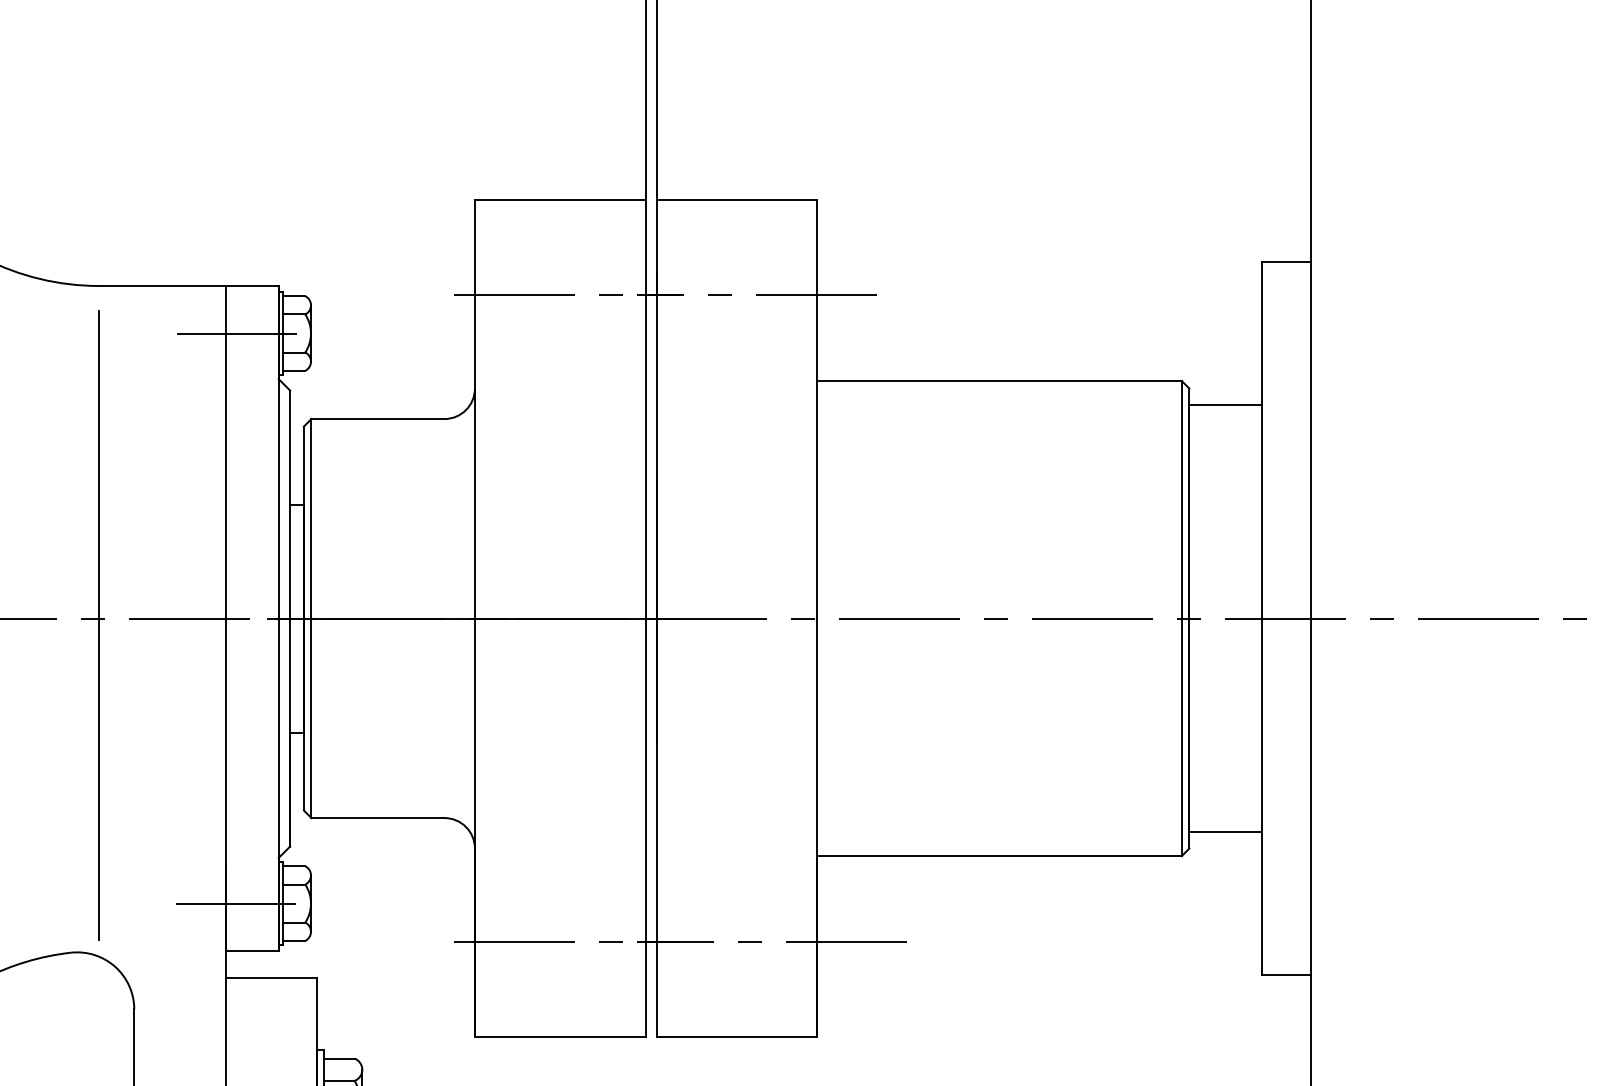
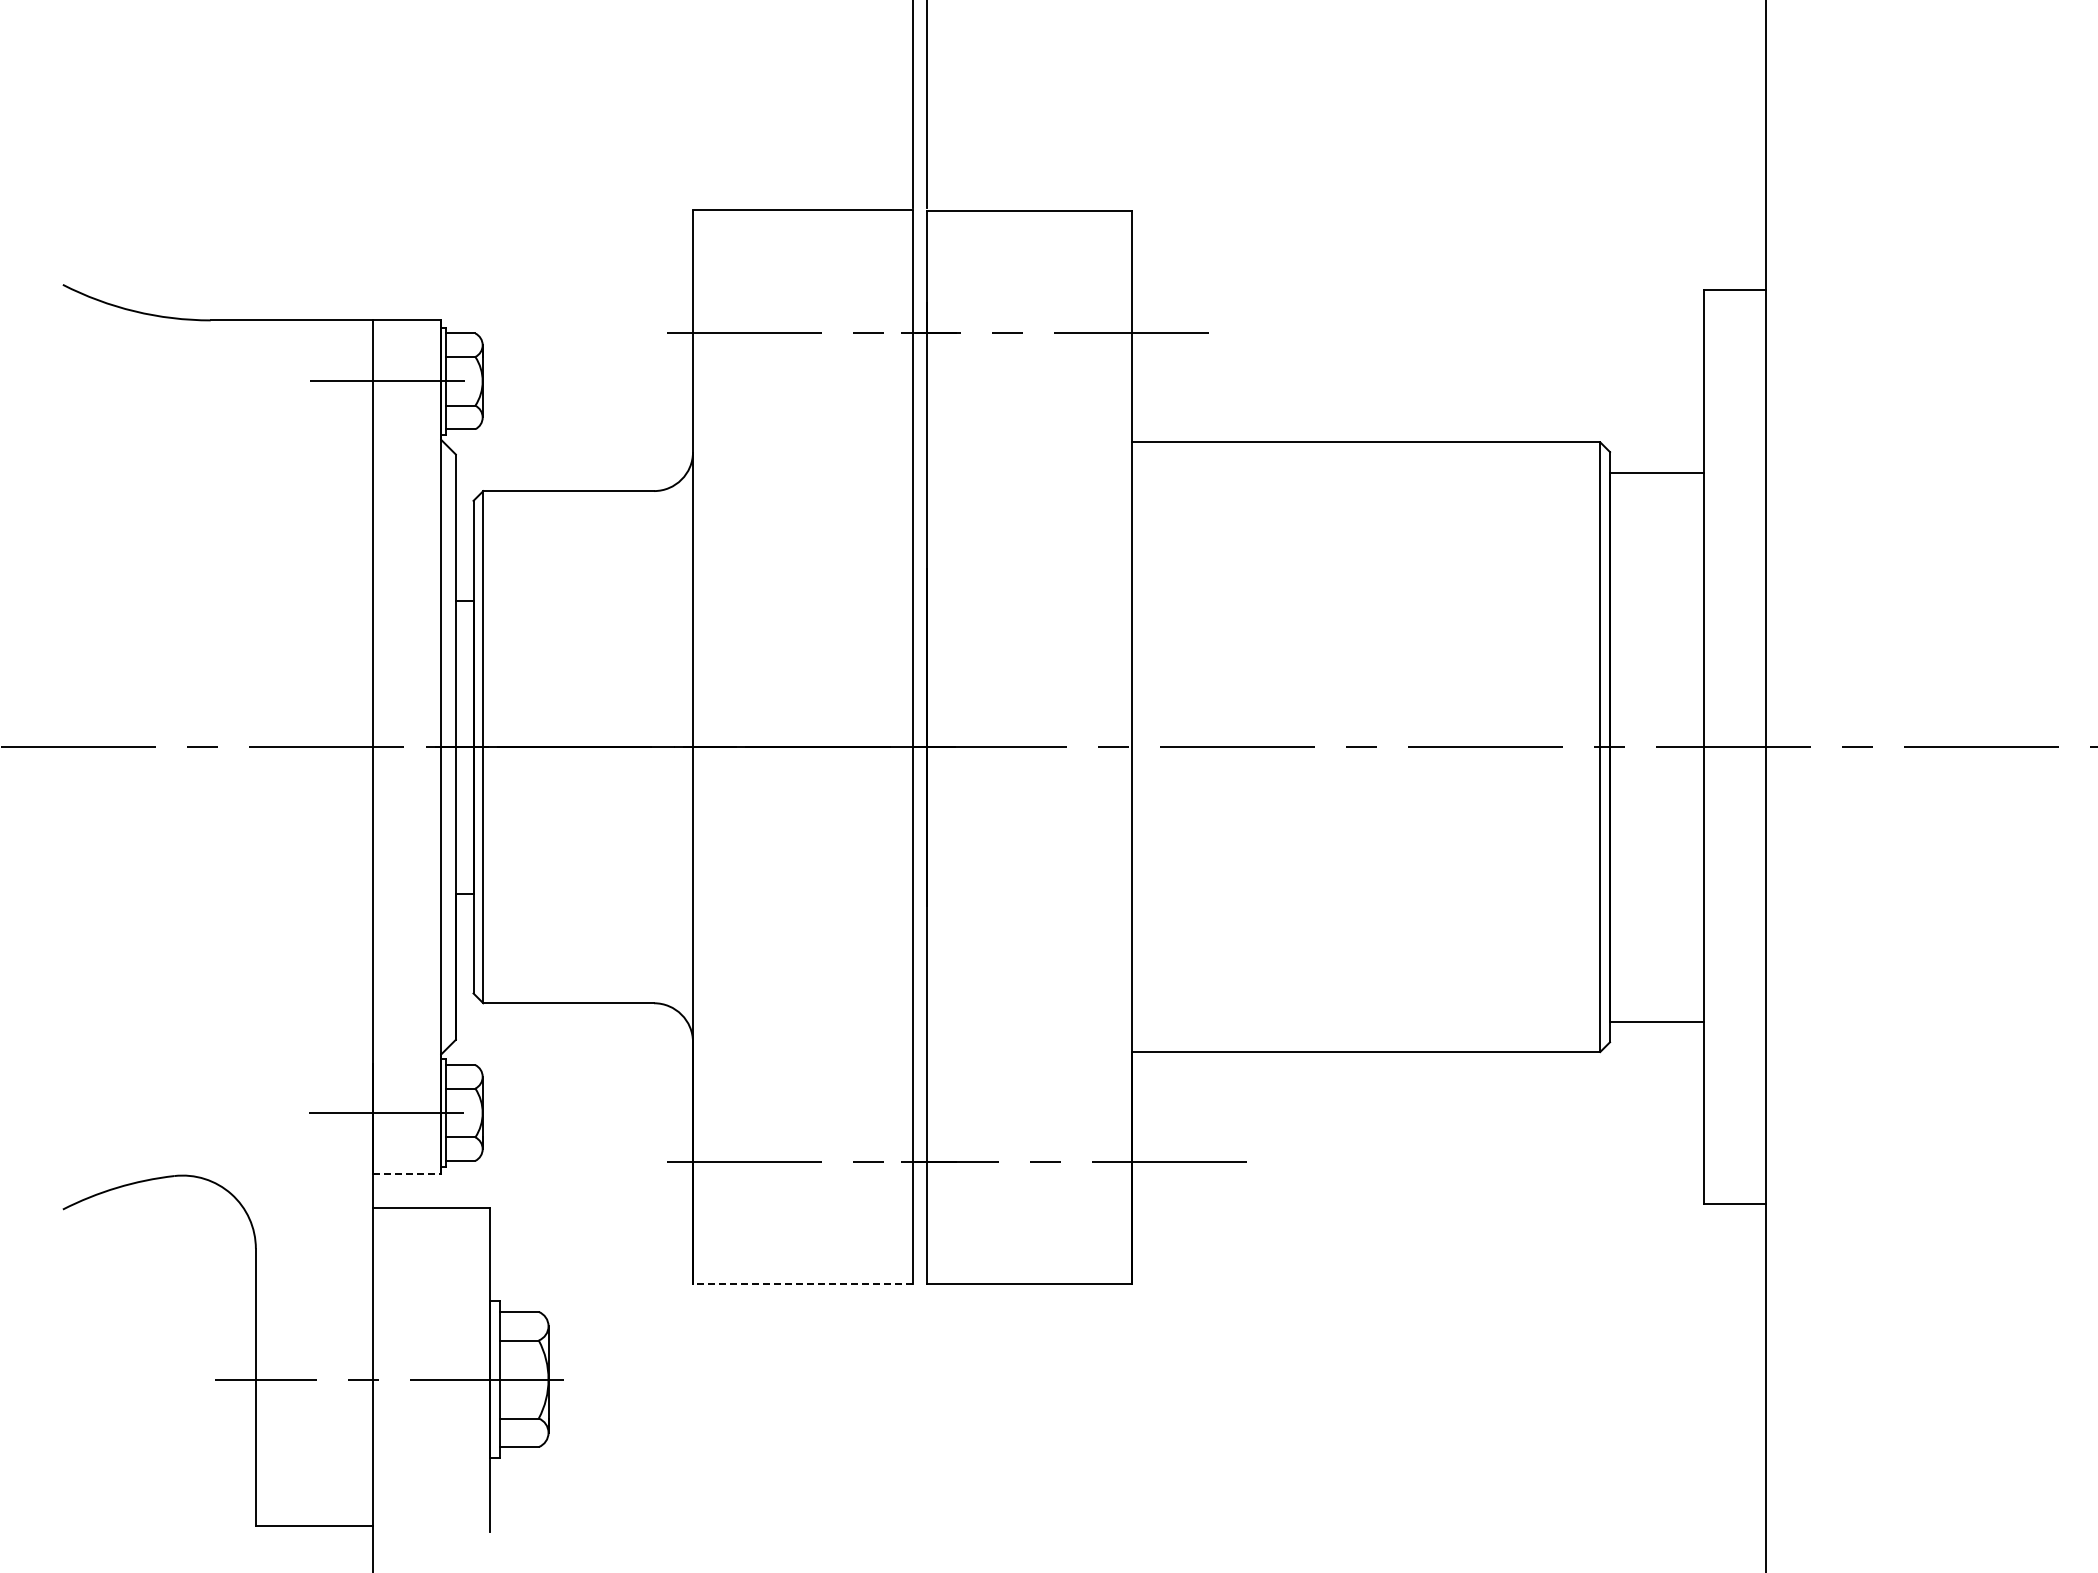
line: (98, 625) -> (210, 755), removed
line: (252, 950) -> (407, 1173), solid -> dashed
line: (560, 1037) -> (802, 1284), solid -> dashed

